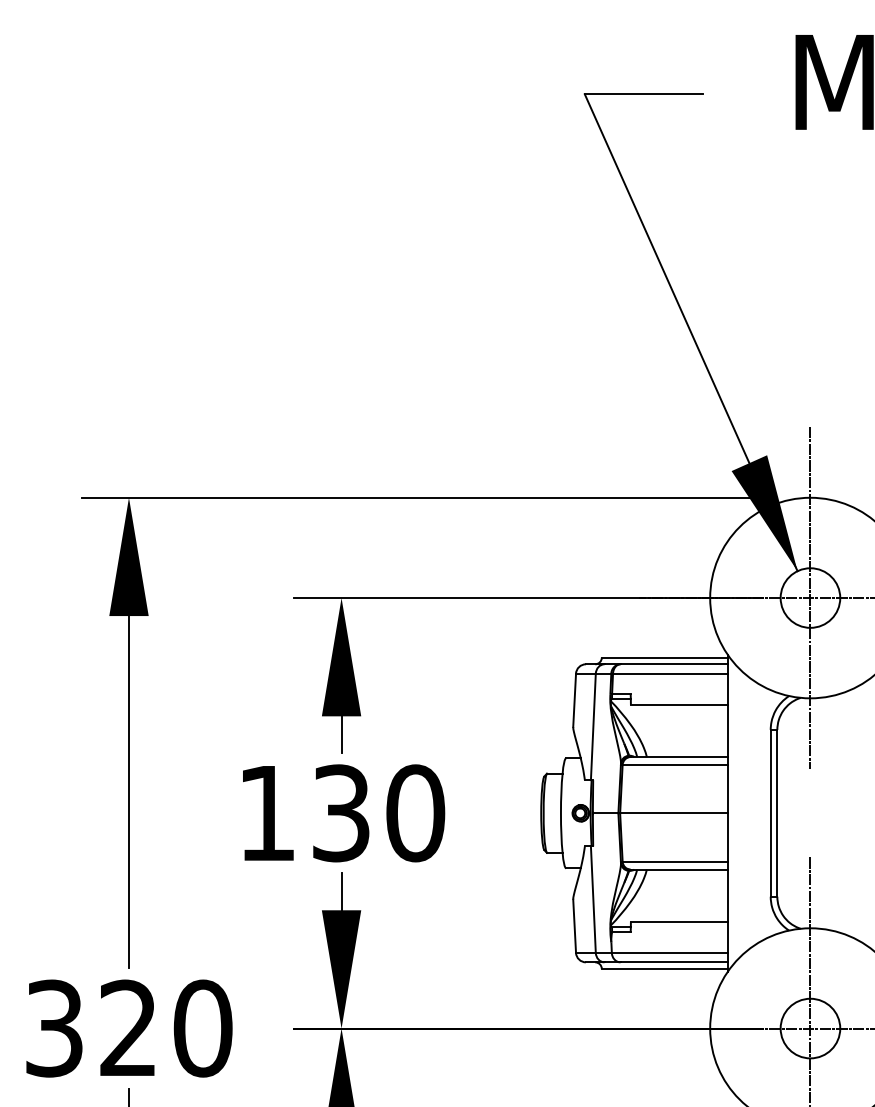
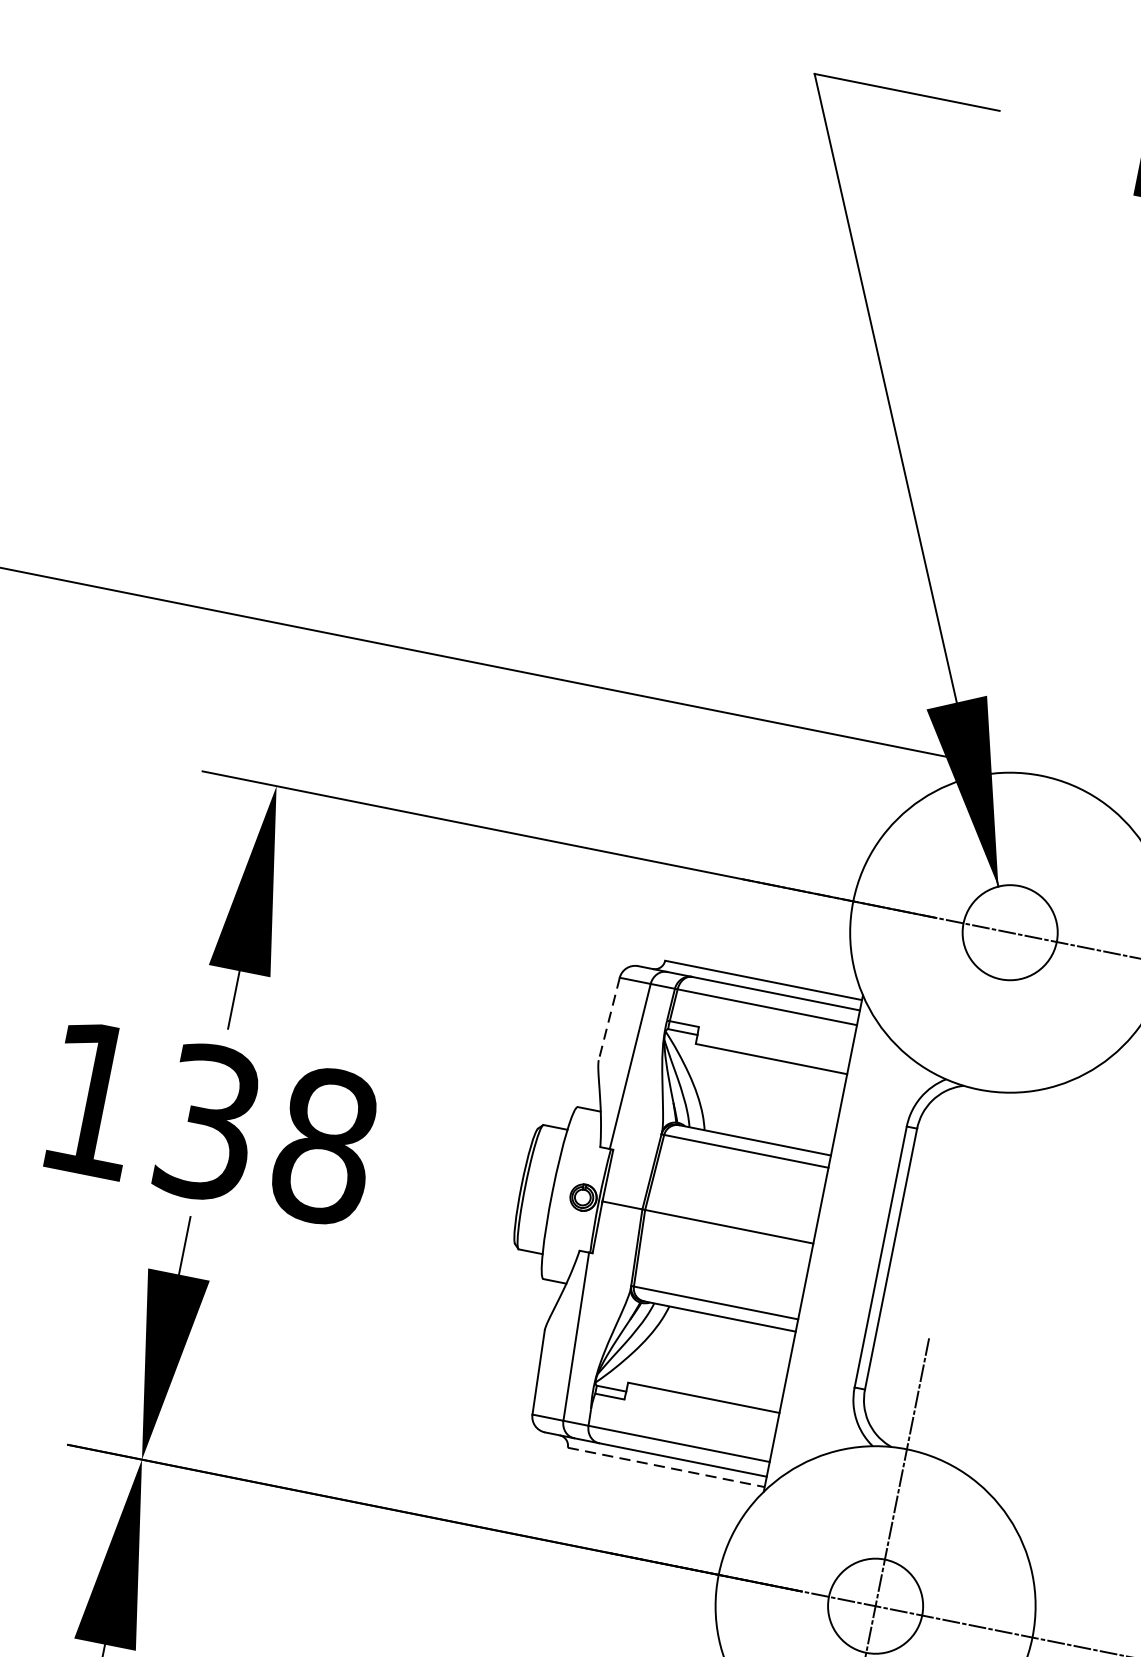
line: (810, 597) -> (1010, 931), removed
line: (574, 700) -> (609, 1019), solid -> dashed
text: (415, 813) -> (324, 1146), 130 -> 138
line: (664, 968) -> (666, 1466), solid -> dashed

